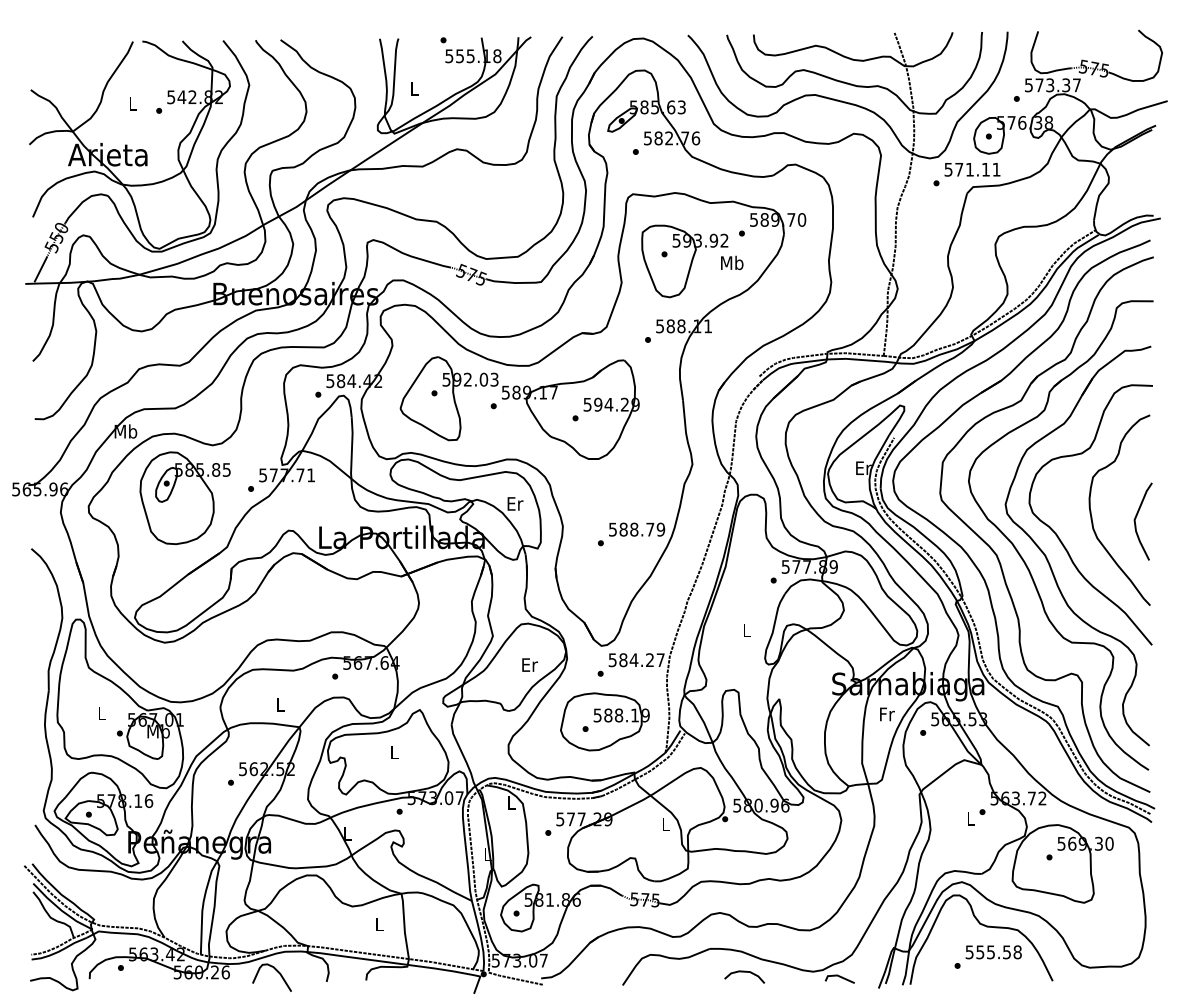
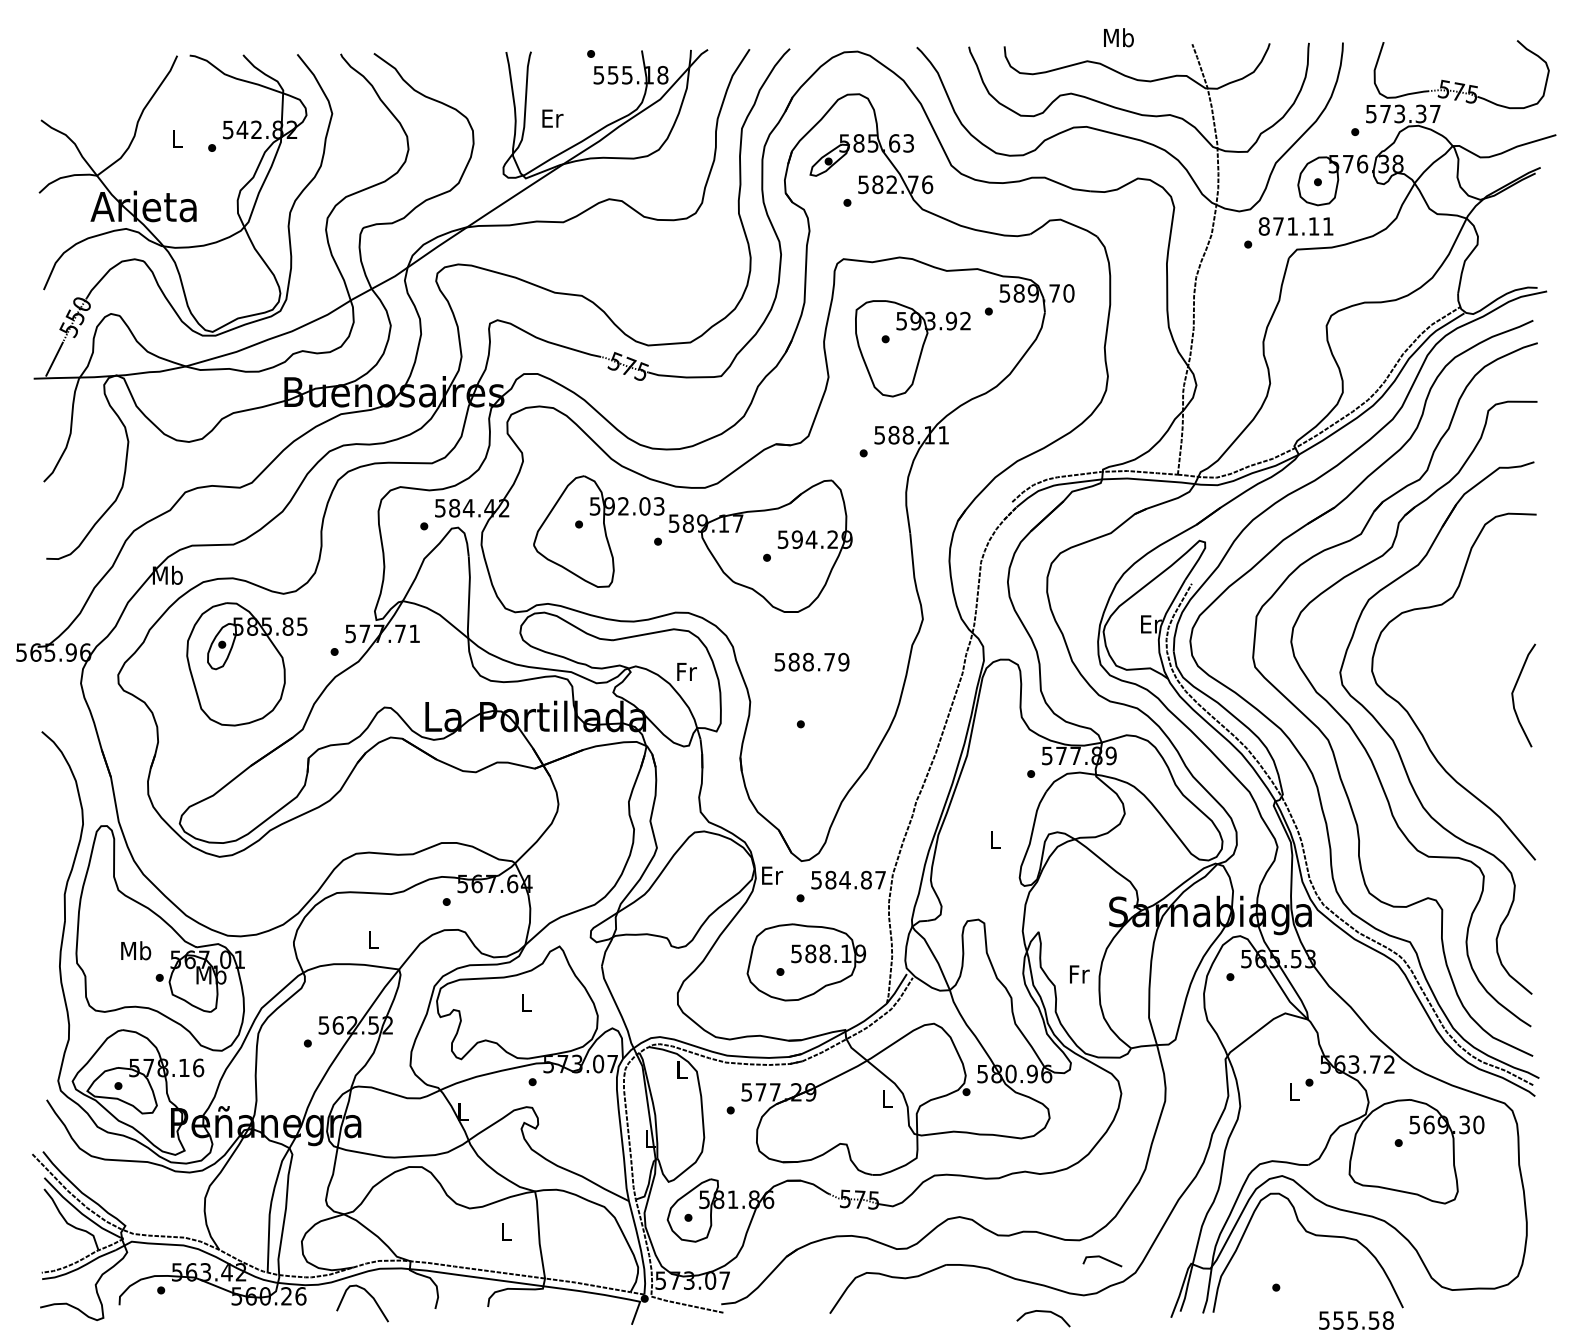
text: (414, 88) -> (552, 118), L -> Er
text: (948, 169) -> (1263, 226), 571.11 -> 871.11
text: (731, 262) -> (1118, 37), moved
text: (515, 503) -> (686, 671), Er -> Fr
curve: (1092, 515) -> (1455, 687), removed
text: (636, 529) -> (811, 661), moved
text: (649, 660) -> (865, 880), 584.27 -> 584.87
text: (530, 664) -> (772, 875), moved
text: (102, 712) -> (136, 950), L -> Mb
text: (887, 714) -> (1079, 974), moved
text: (993, 952) -> (1356, 1320), moved
curve: (744, 972) -> (1043, 1312), moved
line: (840, 977) -> (1103, 1259), moved

